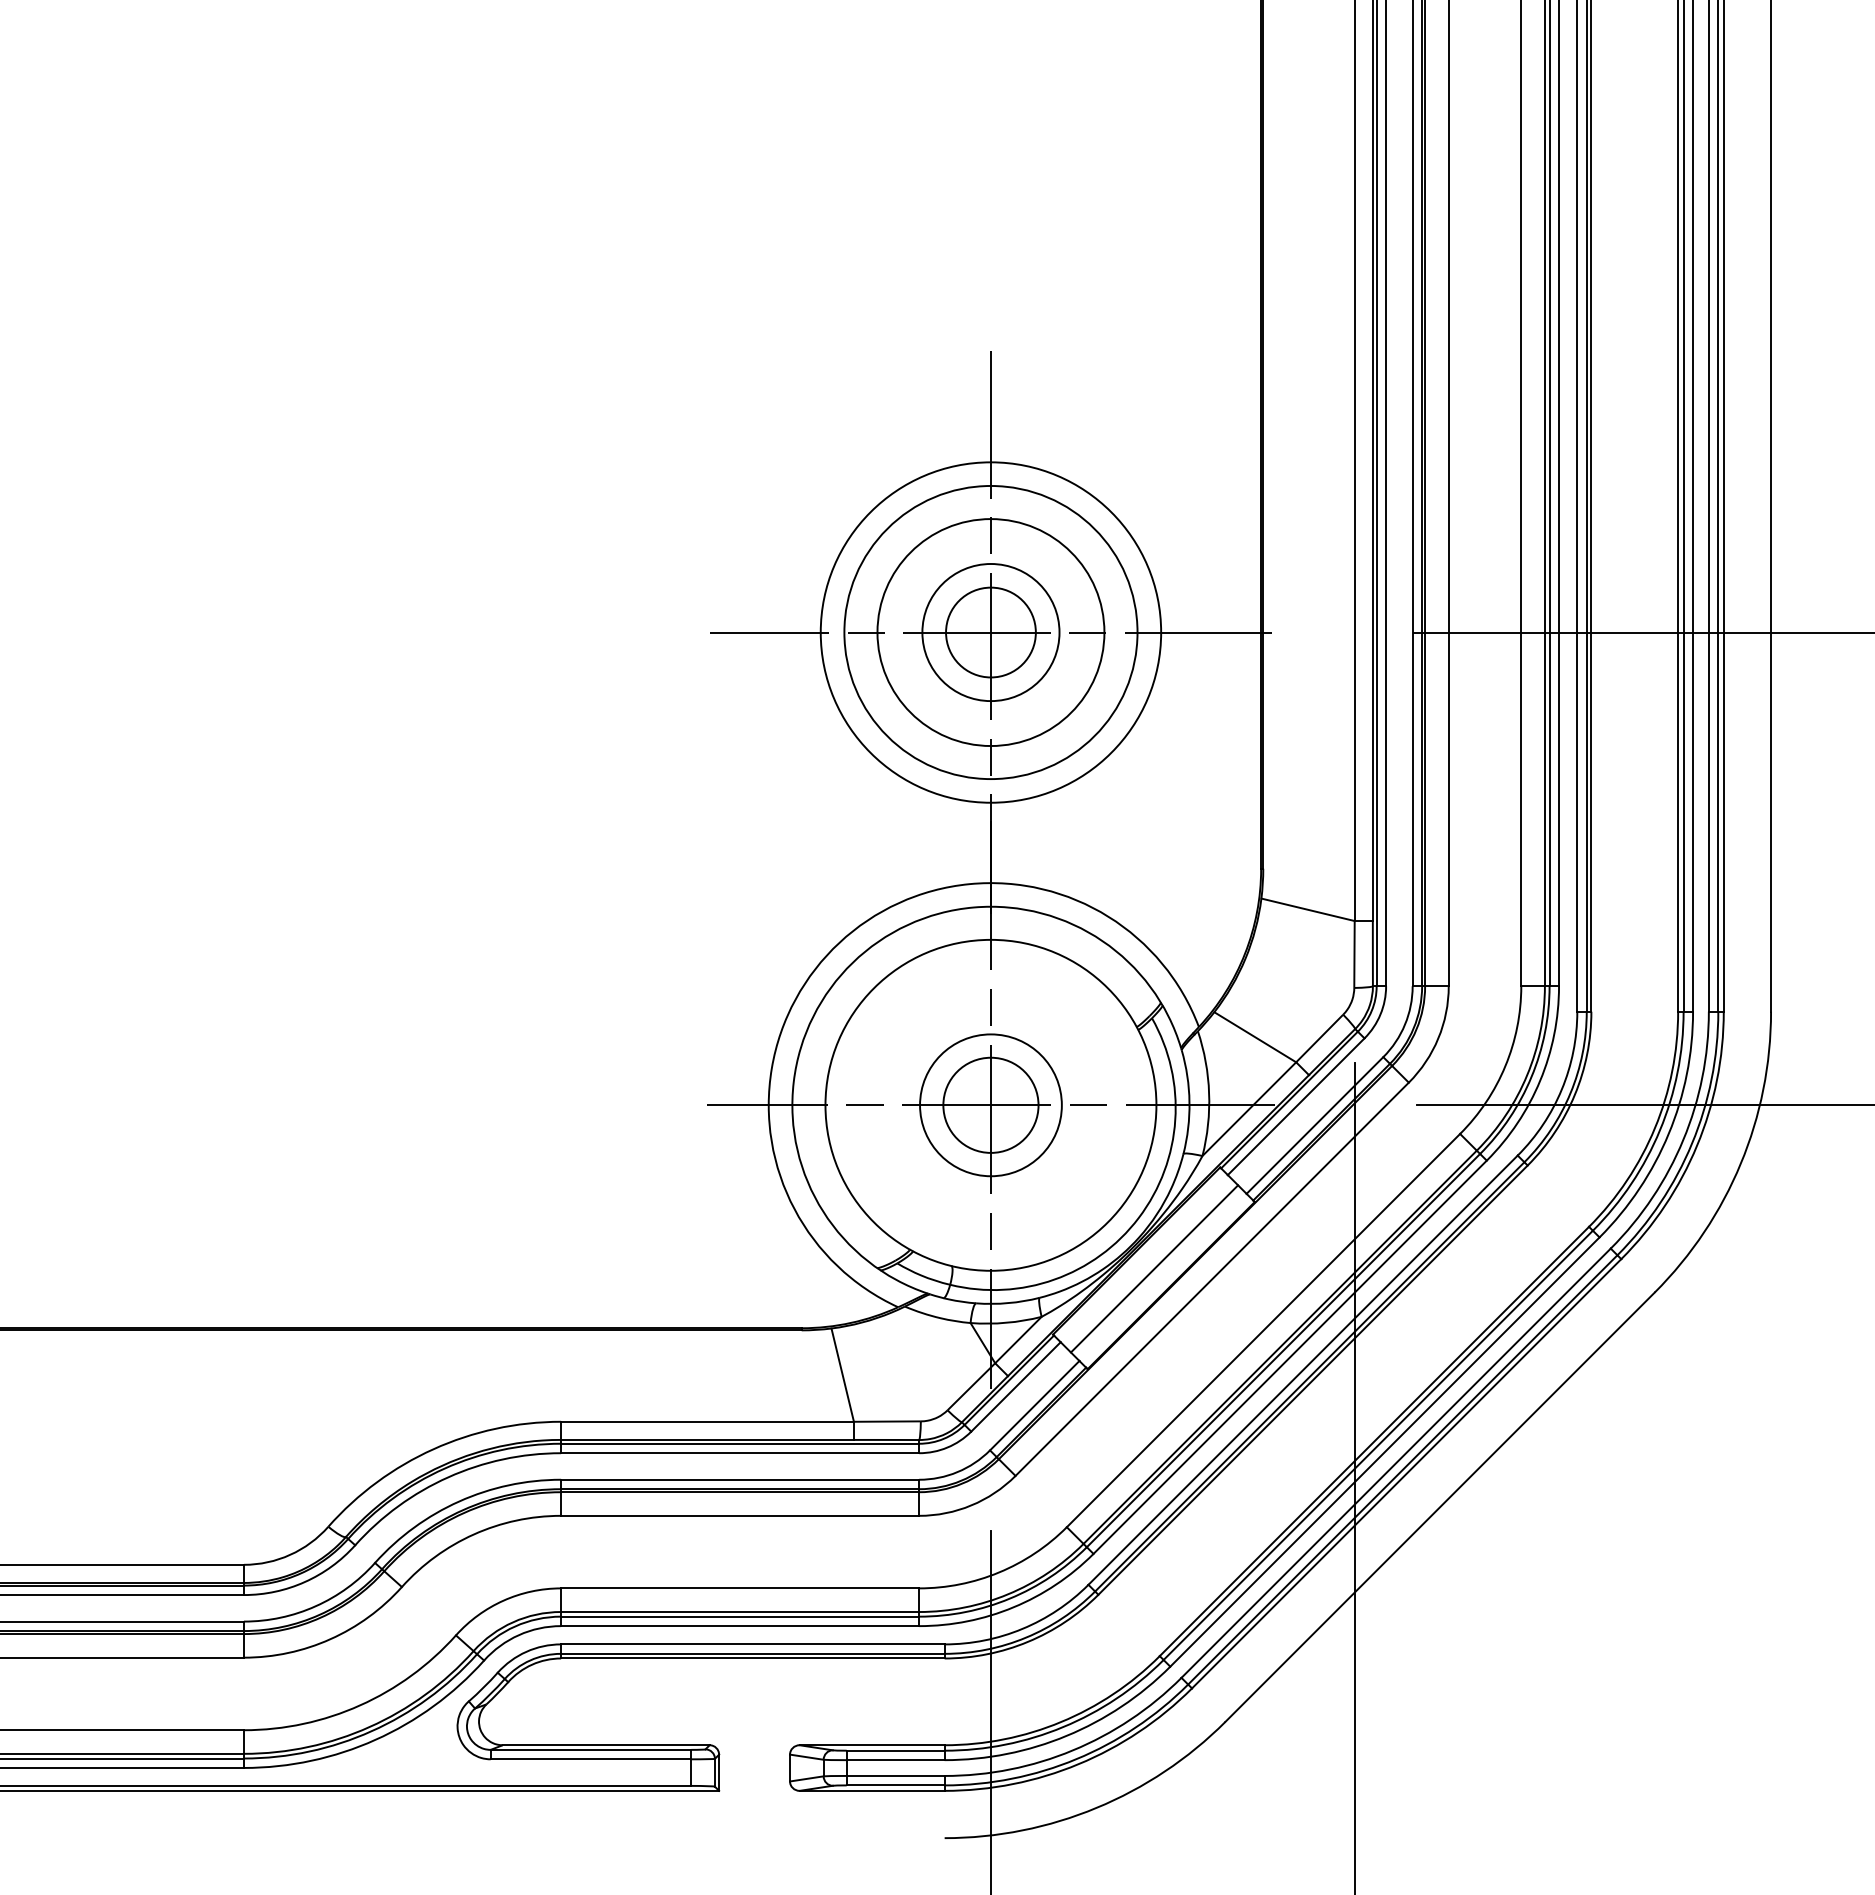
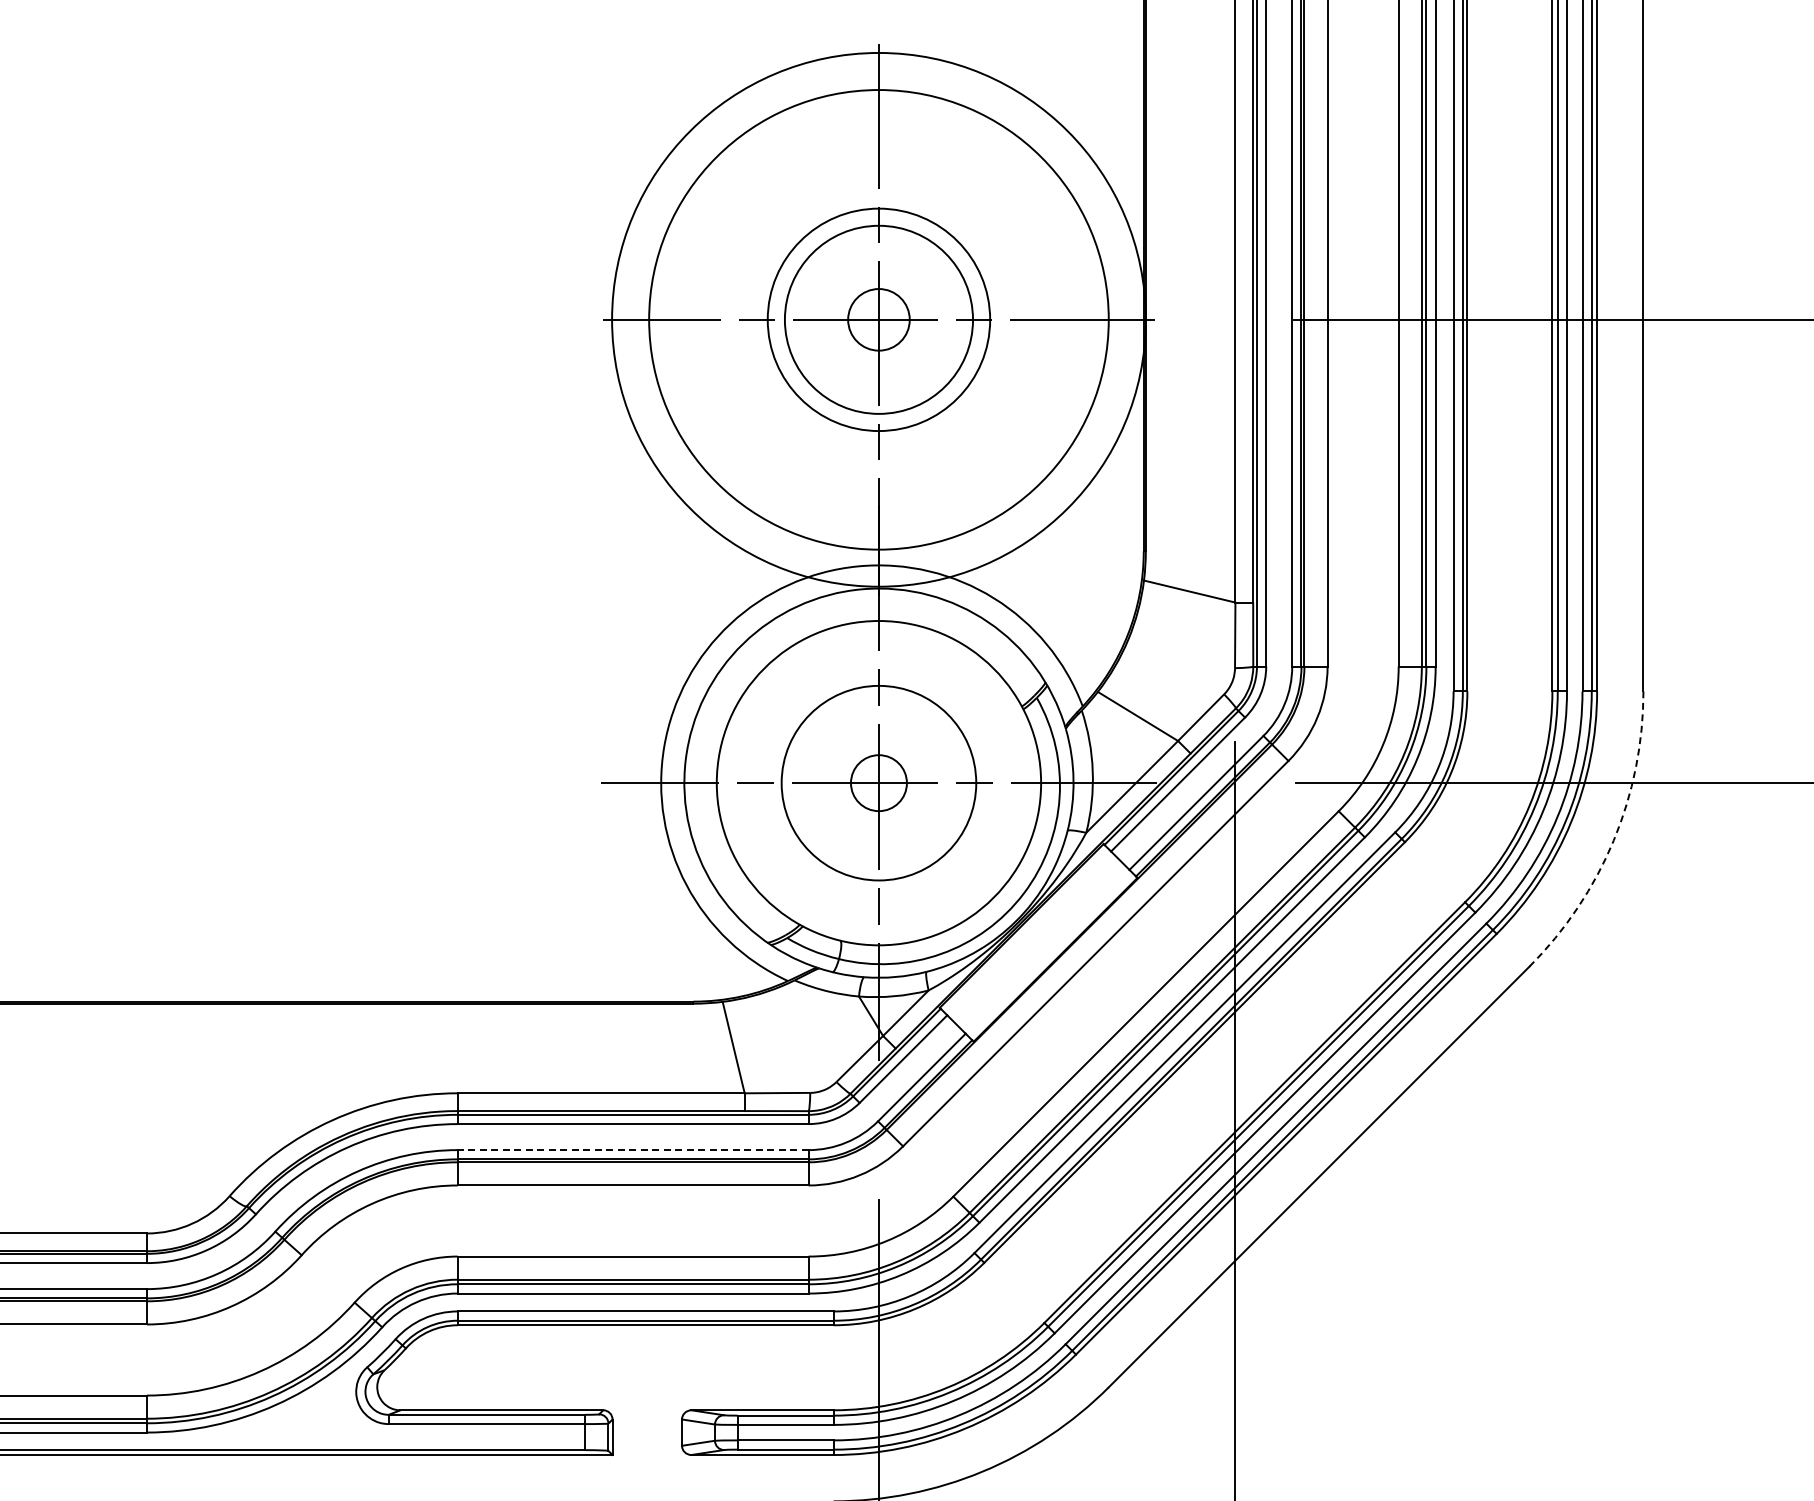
circle: (990, 632) -> (878, 319), size x0.7
circle: (990, 632) -> (878, 319), size x1.4
circle: (990, 632) -> (878, 319), size x1.6
circle: (990, 632) -> (878, 319), size x1.6
circle: (990, 1104) -> (878, 782), size x0.6
circle: (990, 1105) -> (878, 783), size x1.4
arc: (1740, 1163) -> (1613, 840), solid -> dashed
line: (1154, 1268) -> (1039, 943), removed
line: (739, 1479) -> (632, 1149), solid -> dashed

